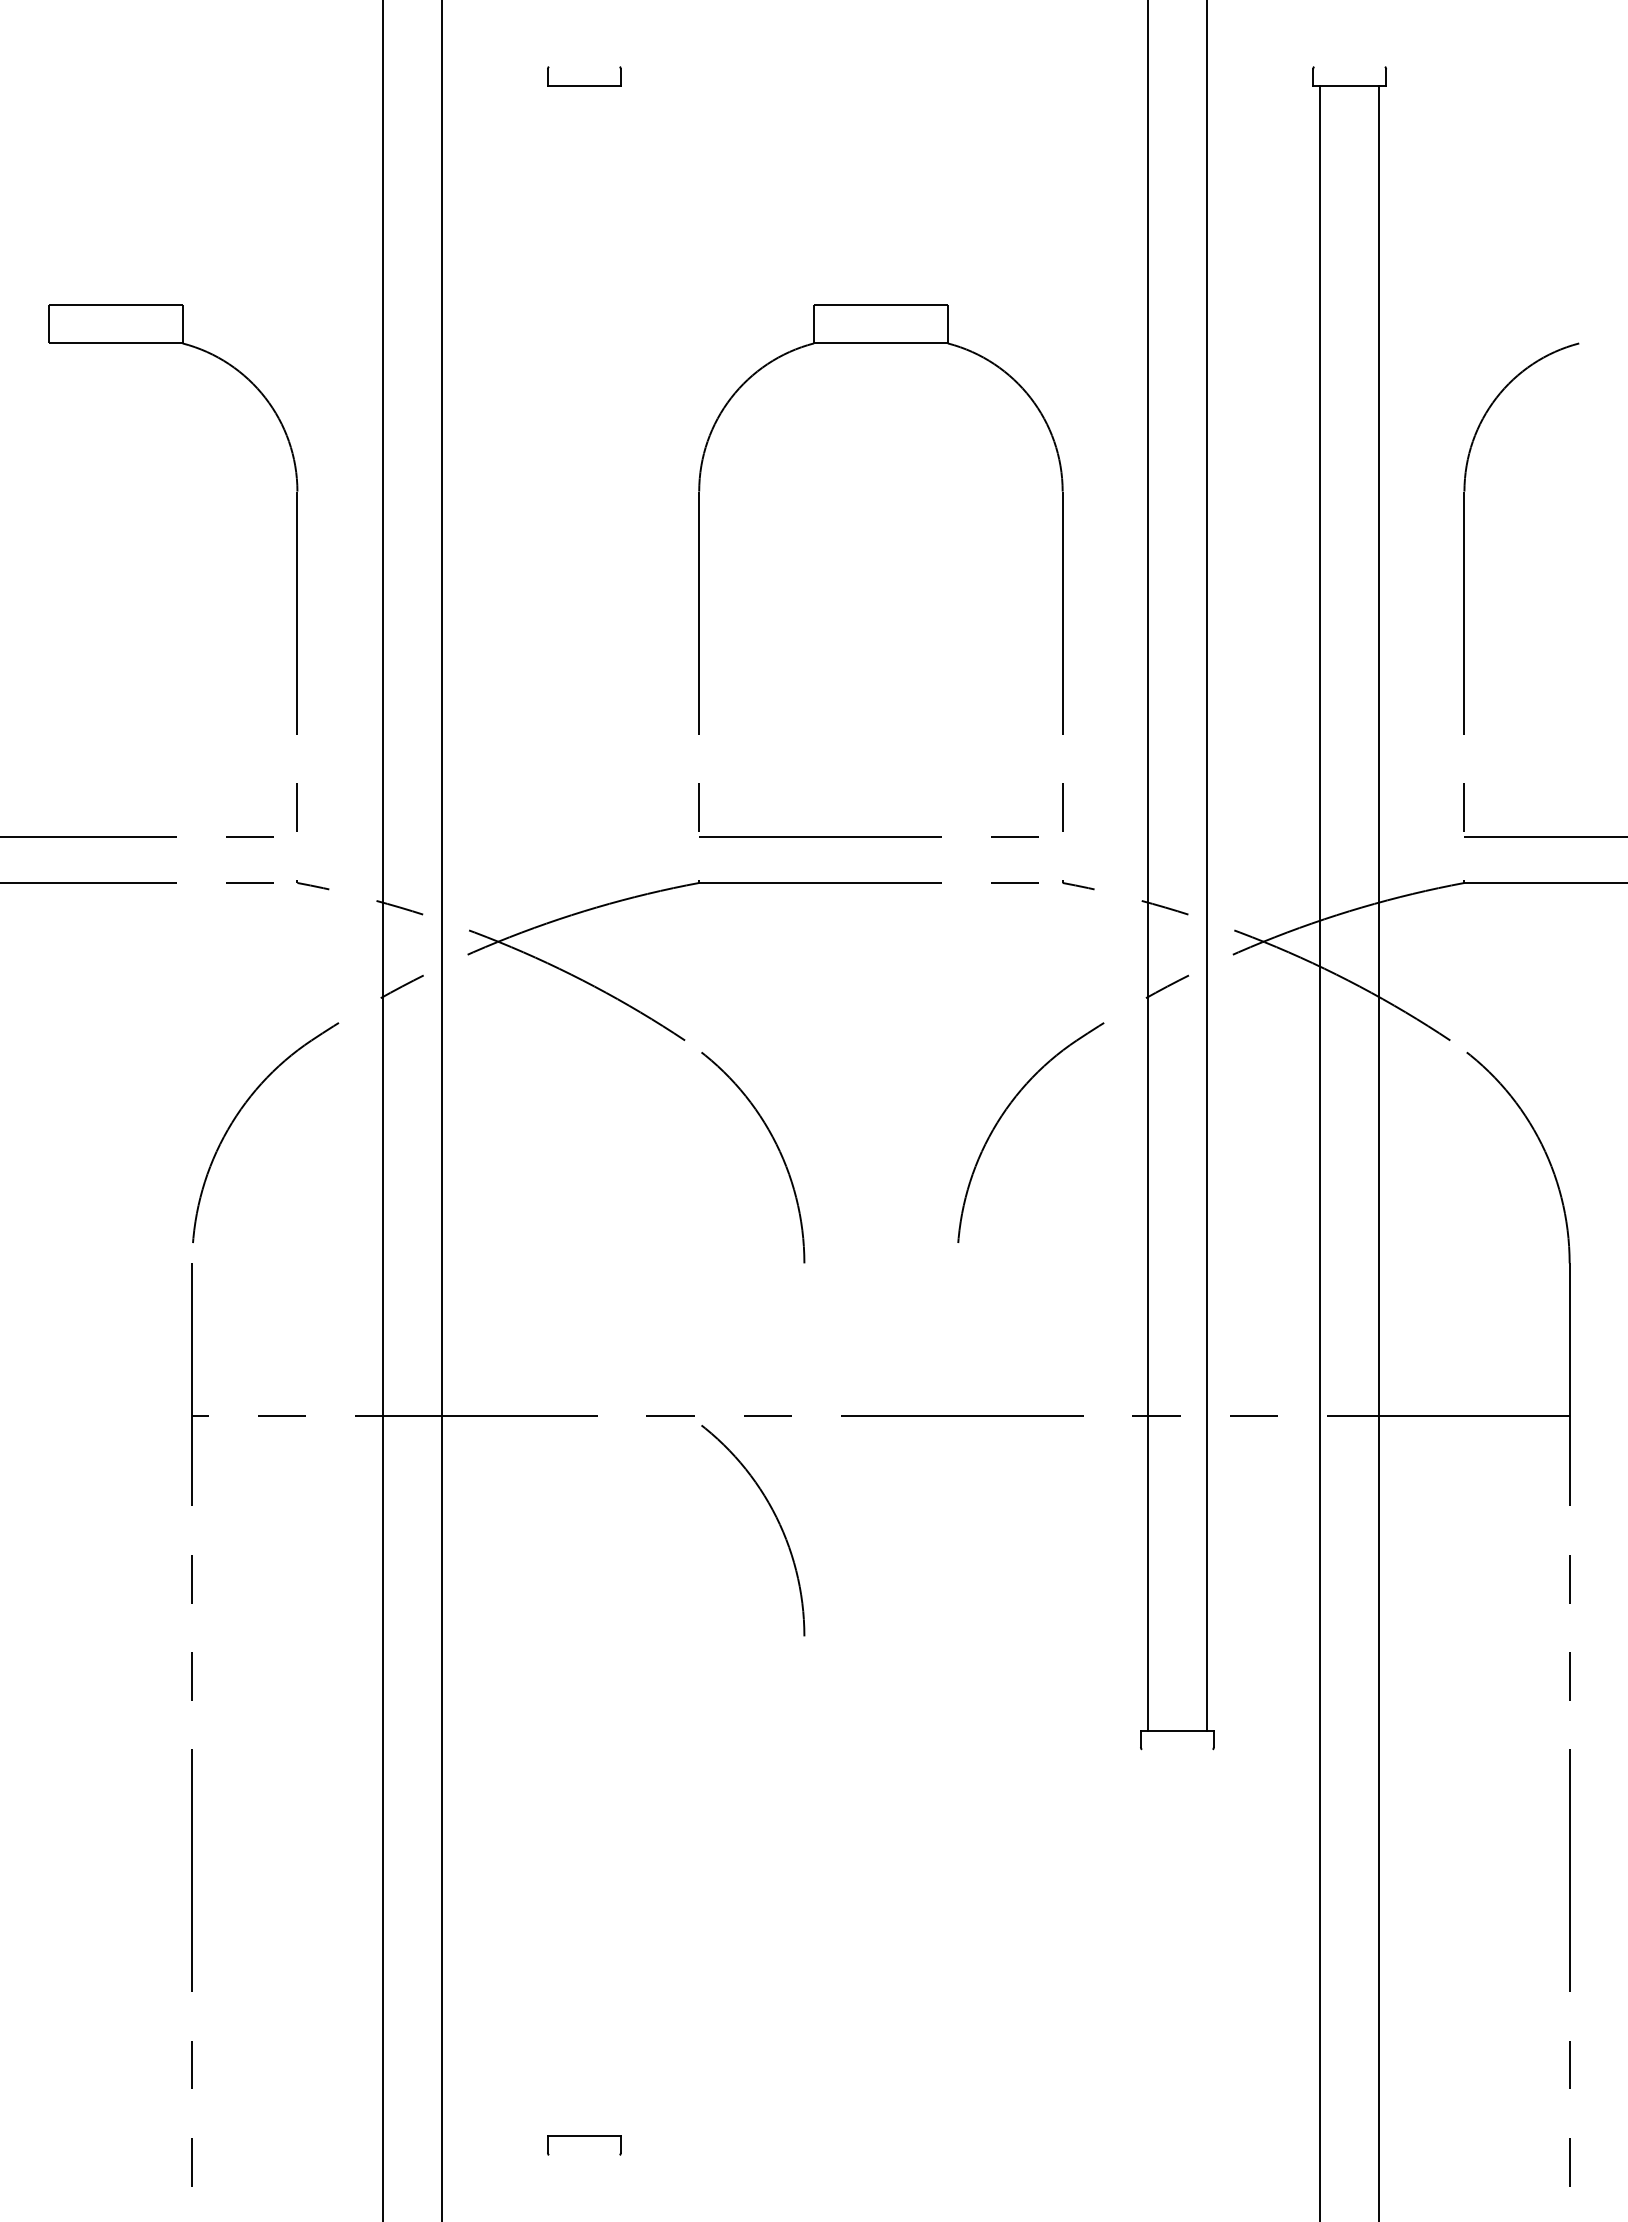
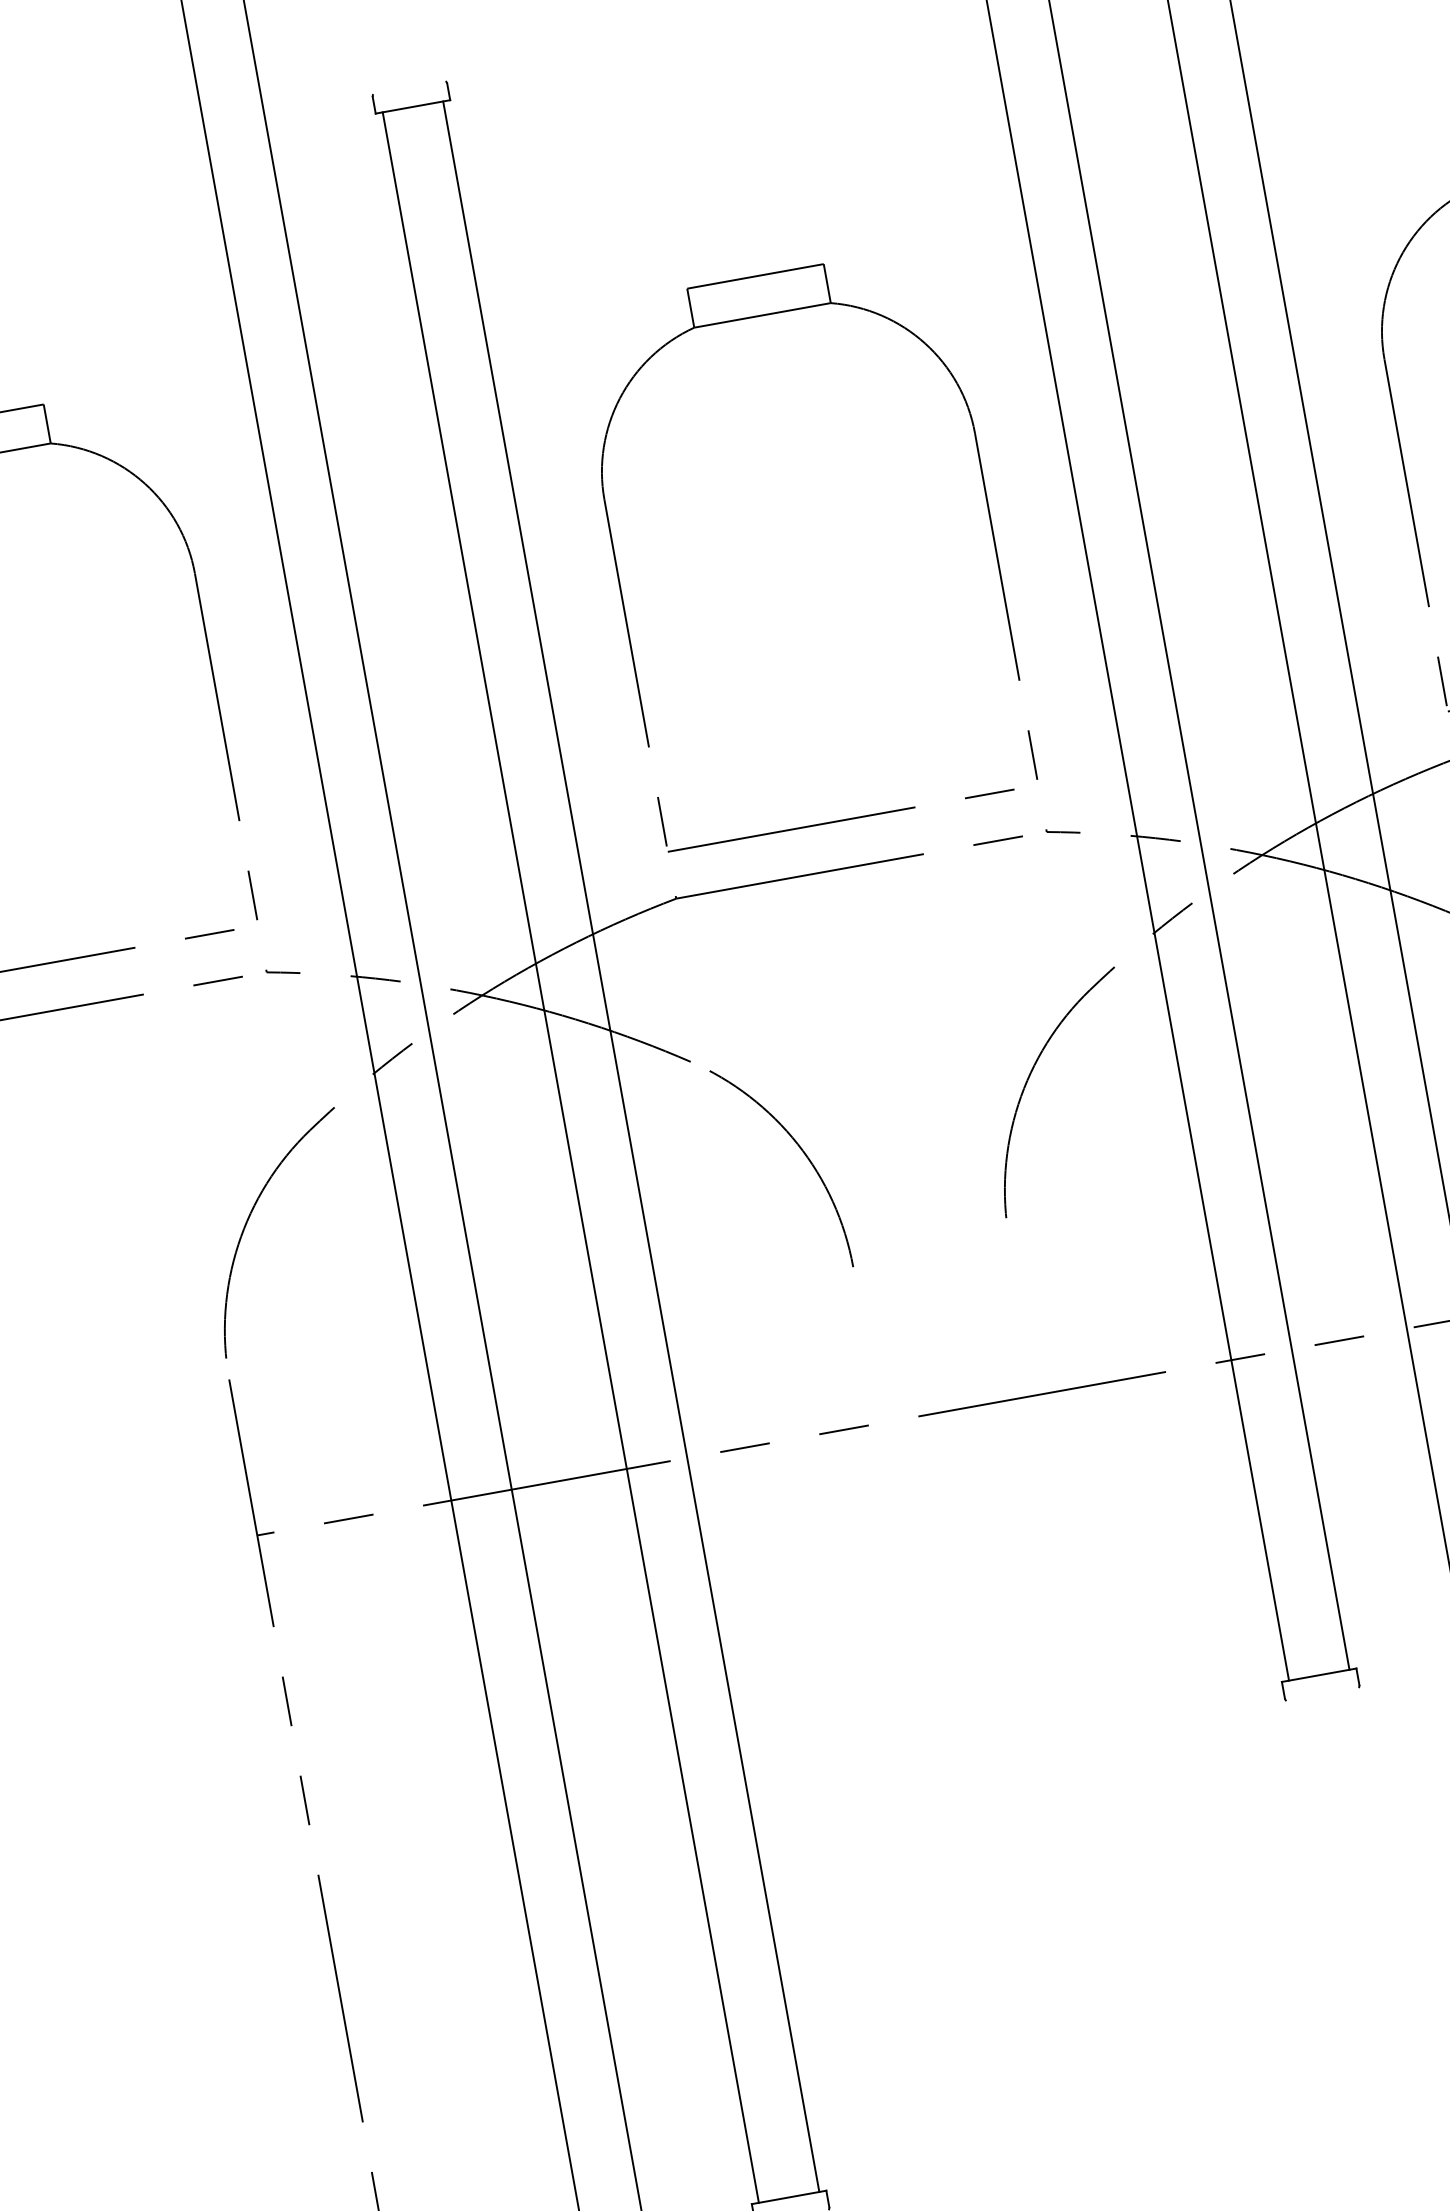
line: (554, 1110) -> (570, 1157), added
line: (614, 1110) -> (631, 1146), added
arc: (776, 1519) -> (871, 1533), removed

